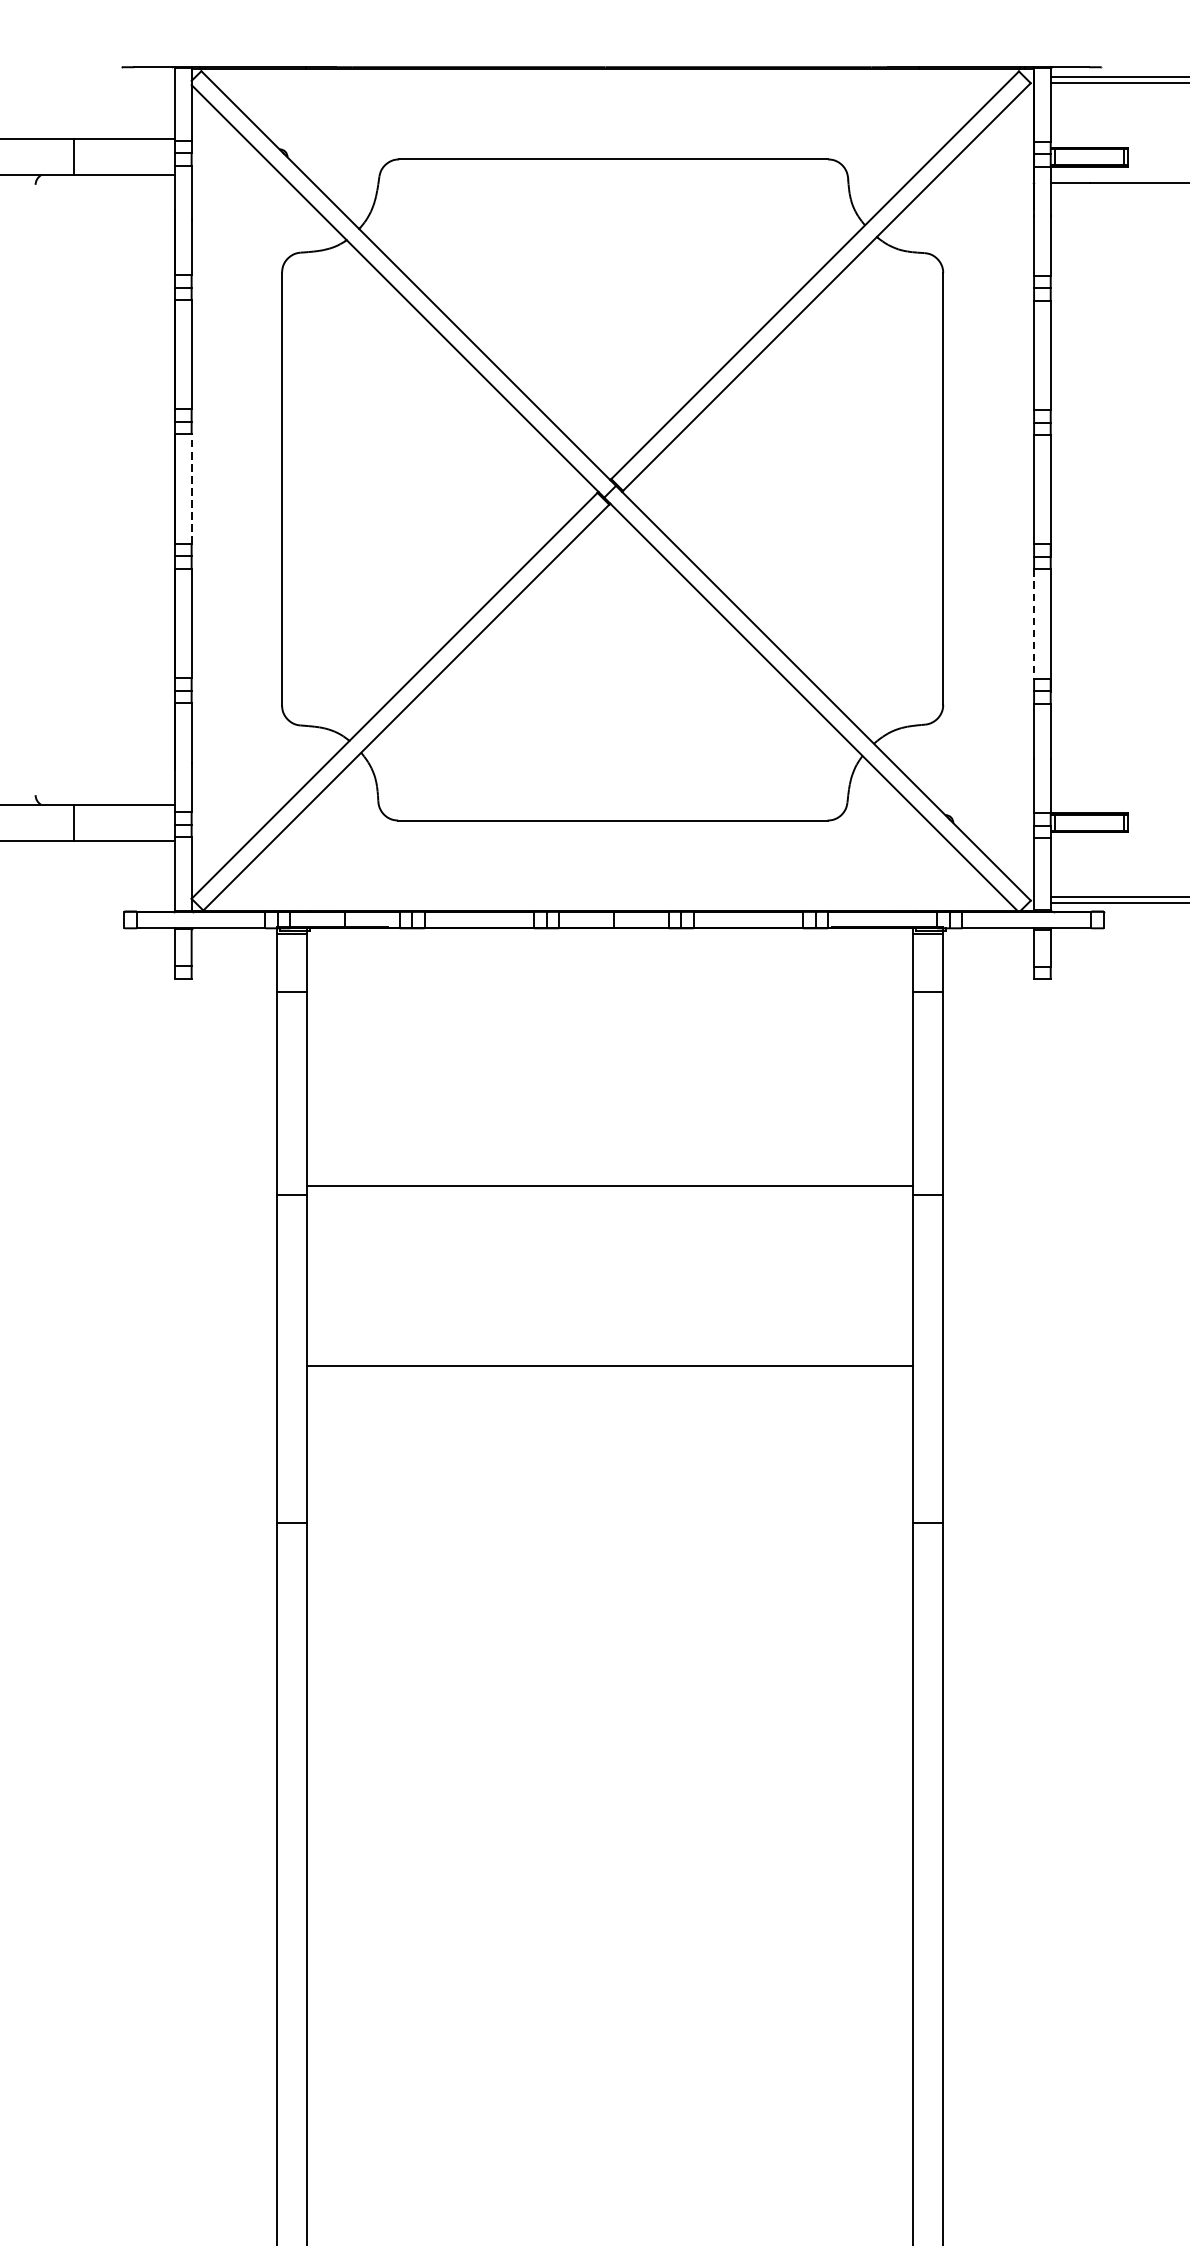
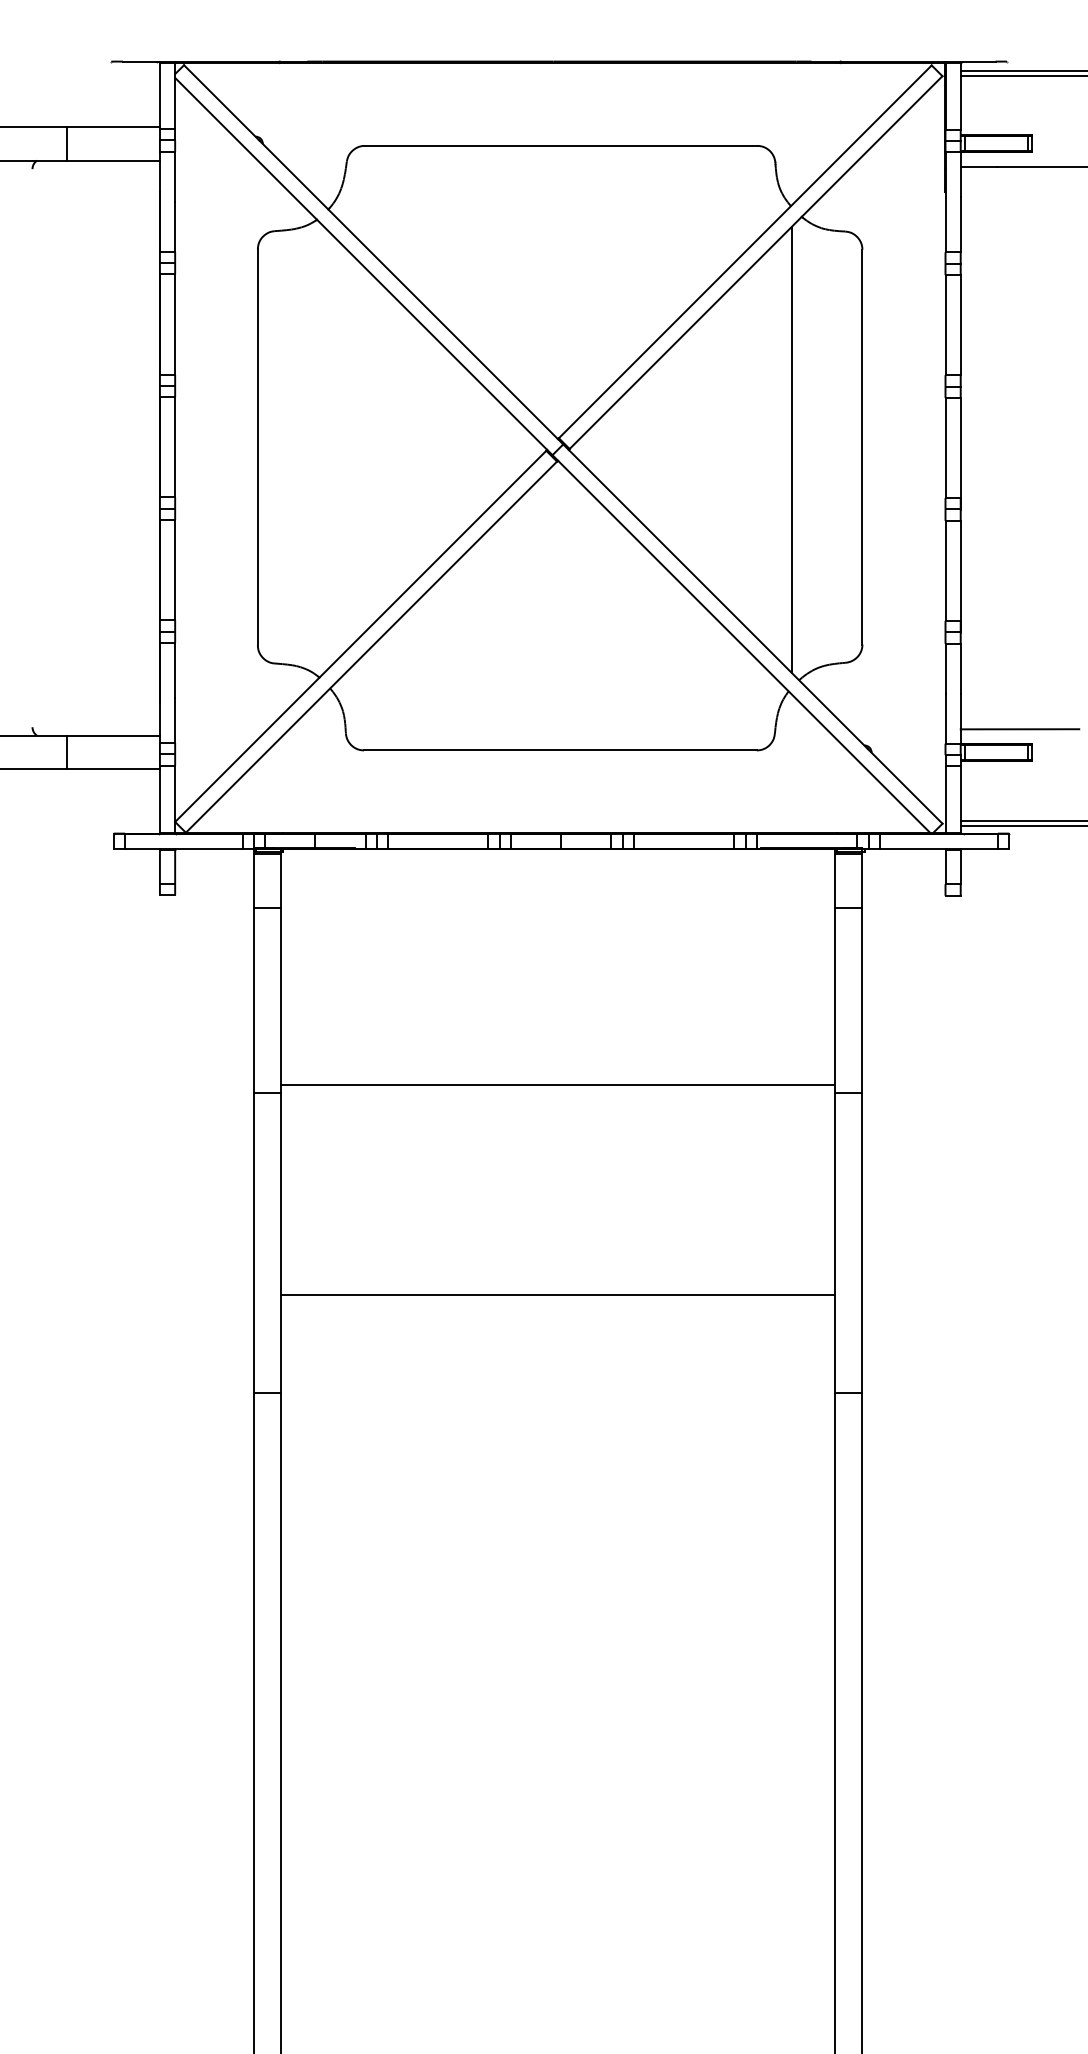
line: (192, 489) -> (175, 447), dashed -> solid
line: (865, 491) -> (791, 449), added
line: (1034, 624) -> (945, 571), dashed -> solid
line: (1115, 797) -> (1019, 729), added
line: (609, 1366) -> (557, 1294), moved

